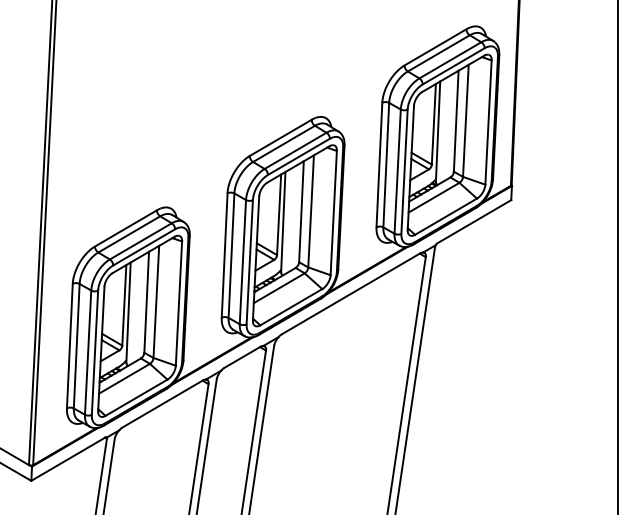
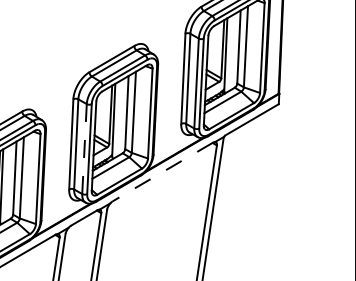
line: (242, 261) -> (84, 148), solid -> dashed
line: (350, 294) -> (162, 172), solid -> dashed

